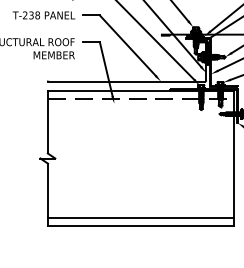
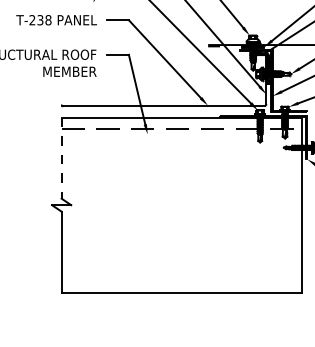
line: (47, 122) -> (61, 158), solid -> dashed
line: (140, 217) -> (181, 281), removed

